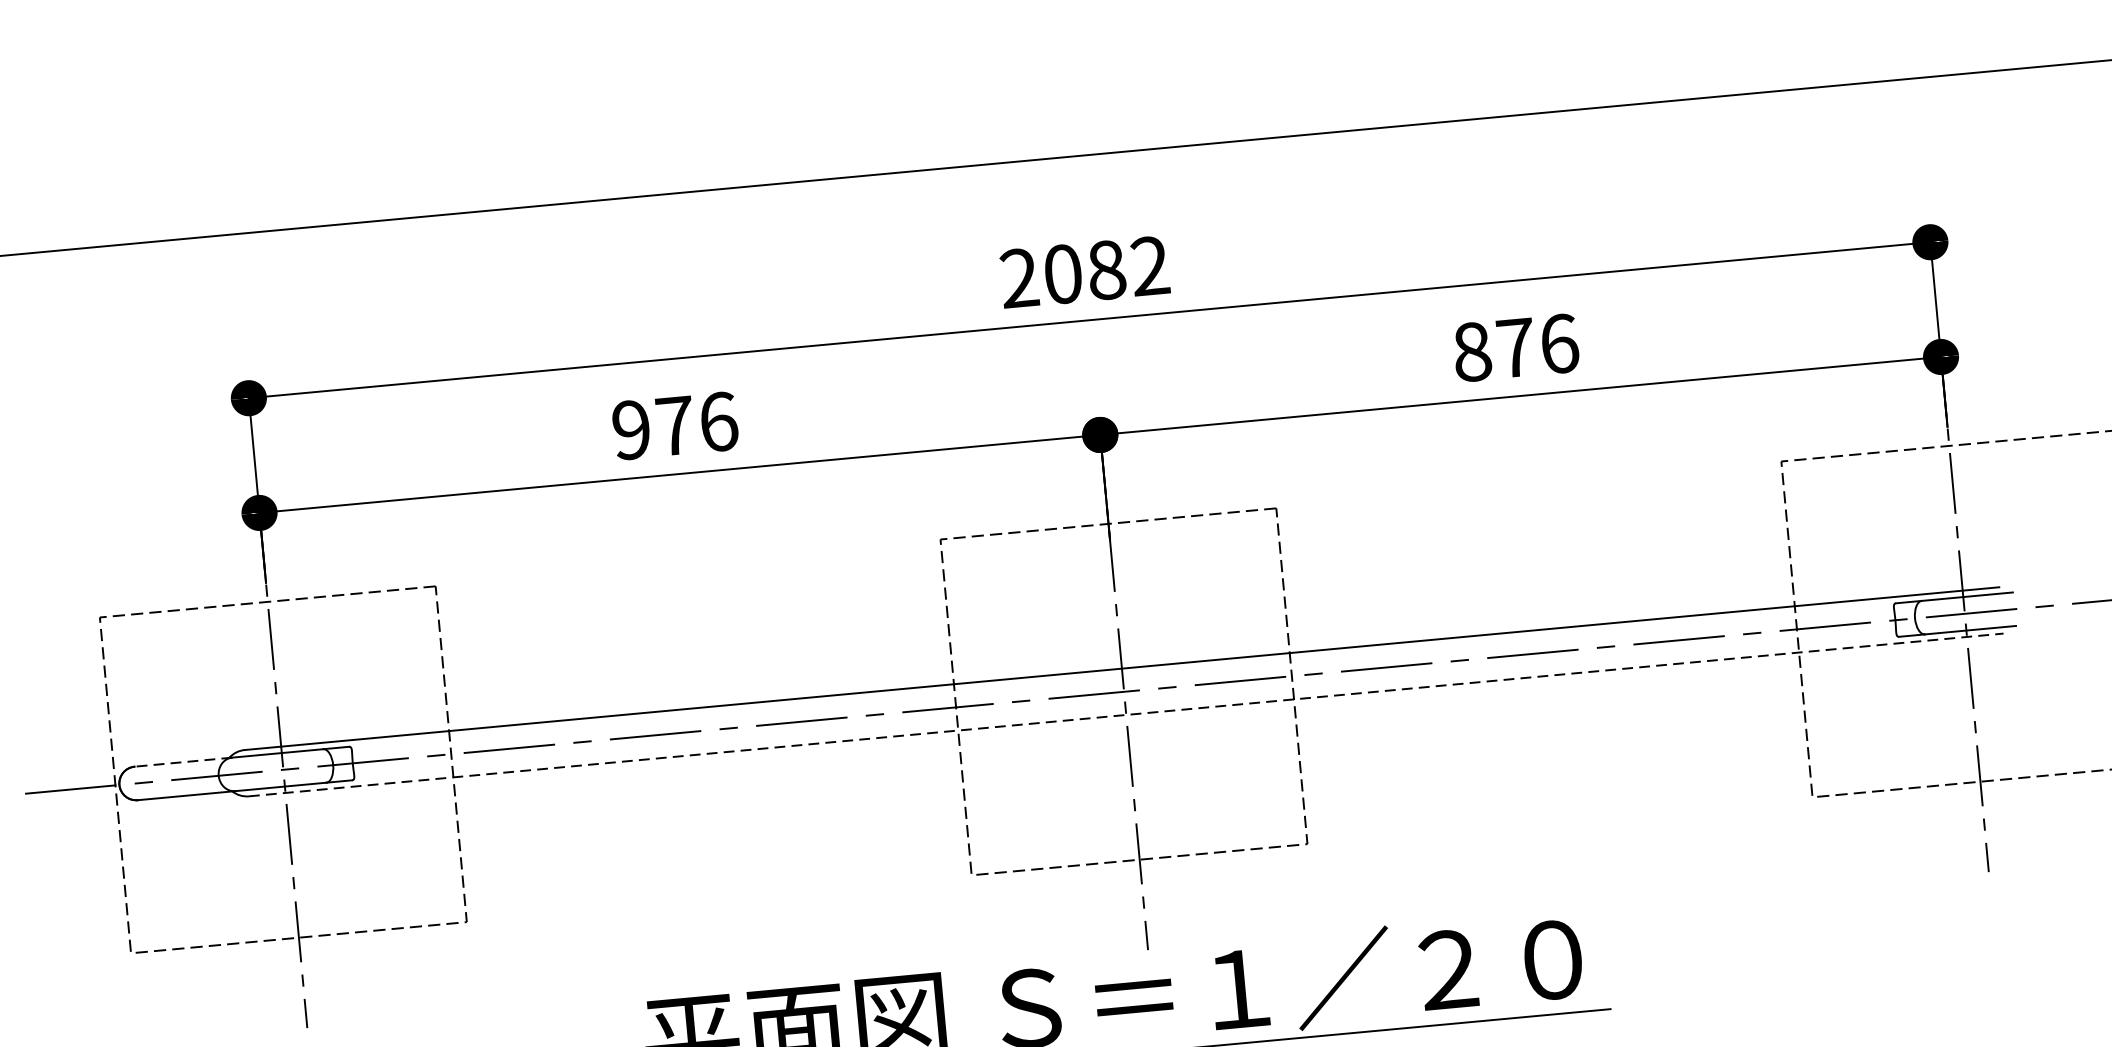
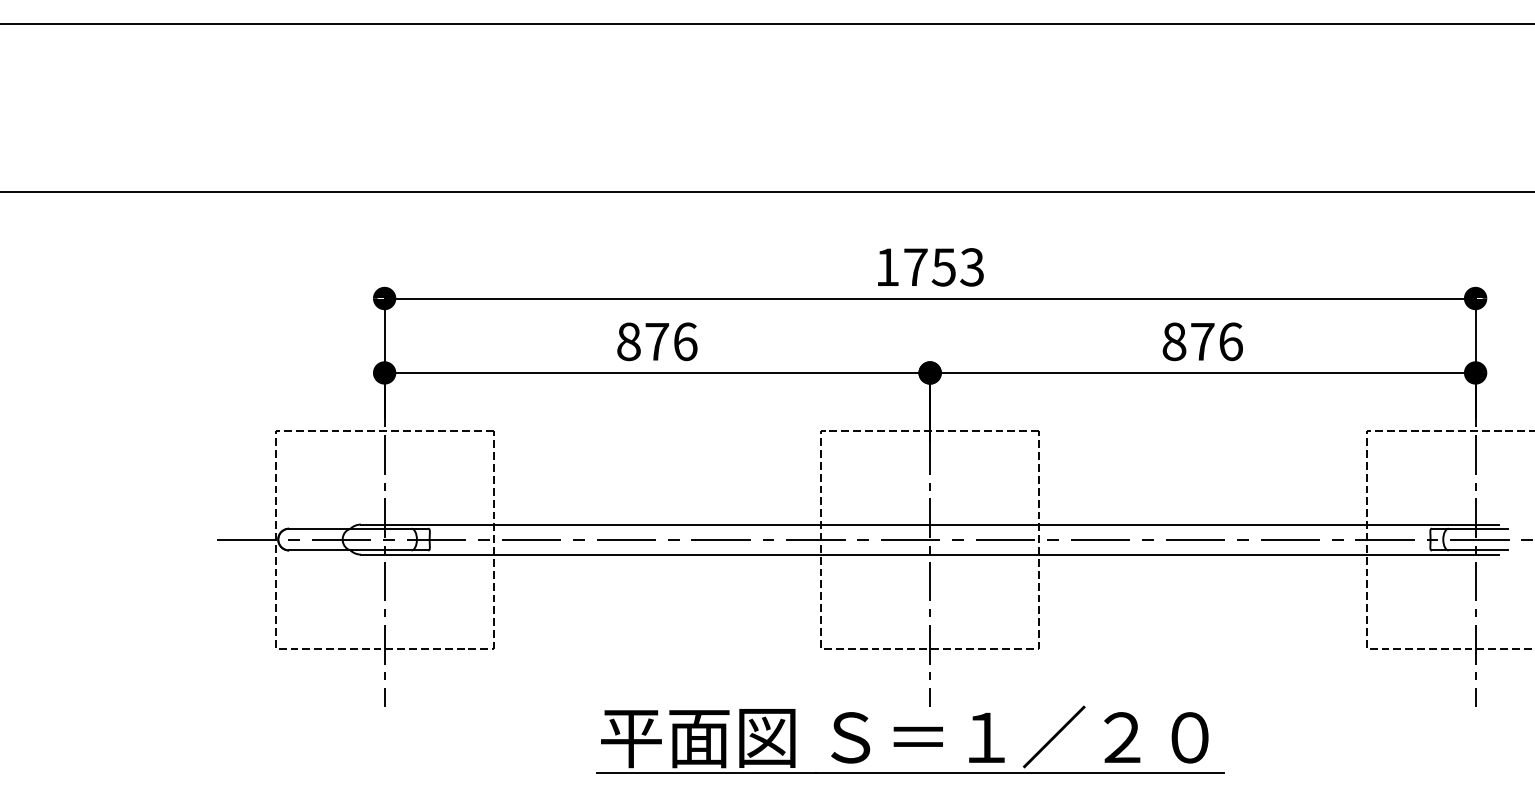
text: (1084, 272) -> (929, 267), 2082 -> 1753
text: (630, 429) -> (628, 341), 976 -> 876
line: (1126, 714) -> (930, 554), dashed -> solid
line: (182, 761) -> (320, 528), dashed -> solid

